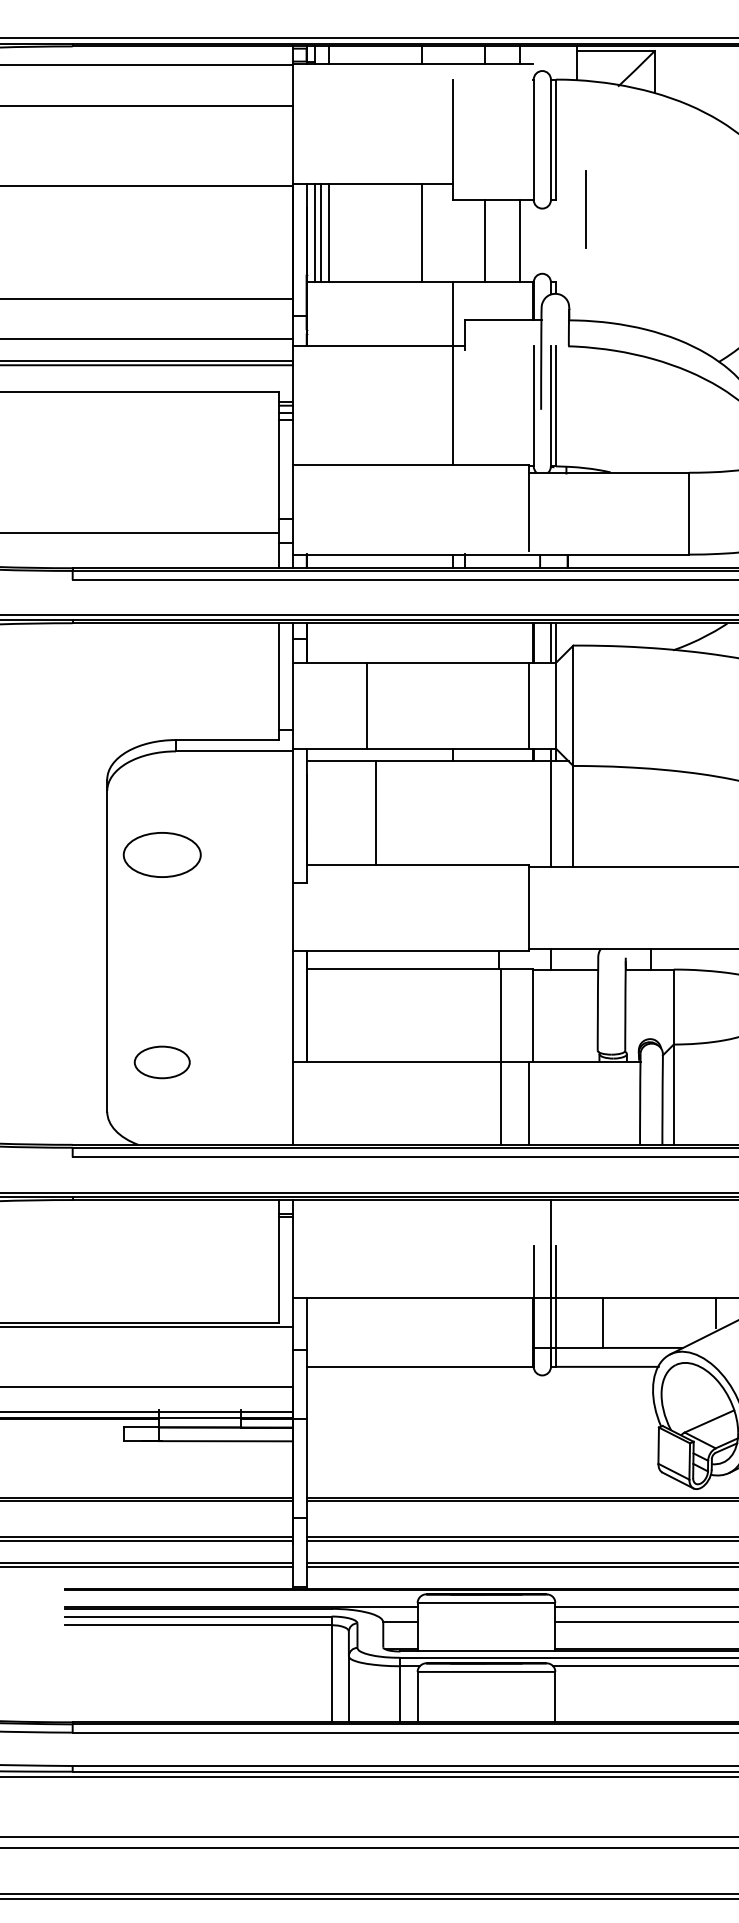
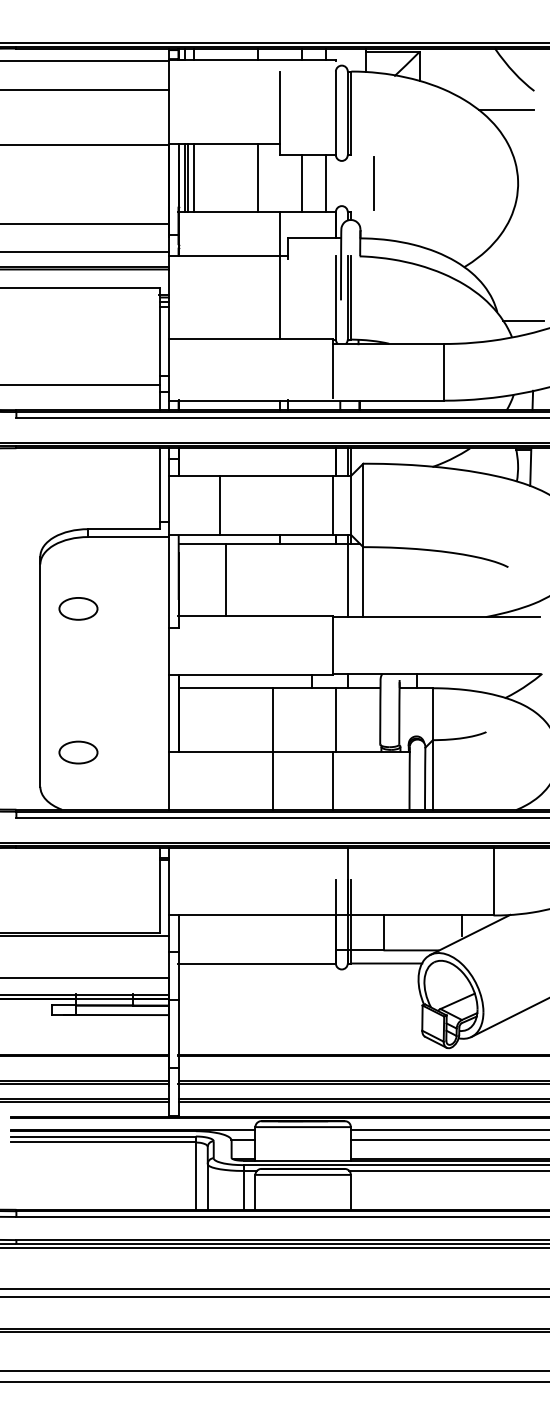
line: (585, 209) -> (373, 183), moved
part: (162, 854) -> (78, 608), size x0.71
line: (500, 1056) -> (272, 748), moved

